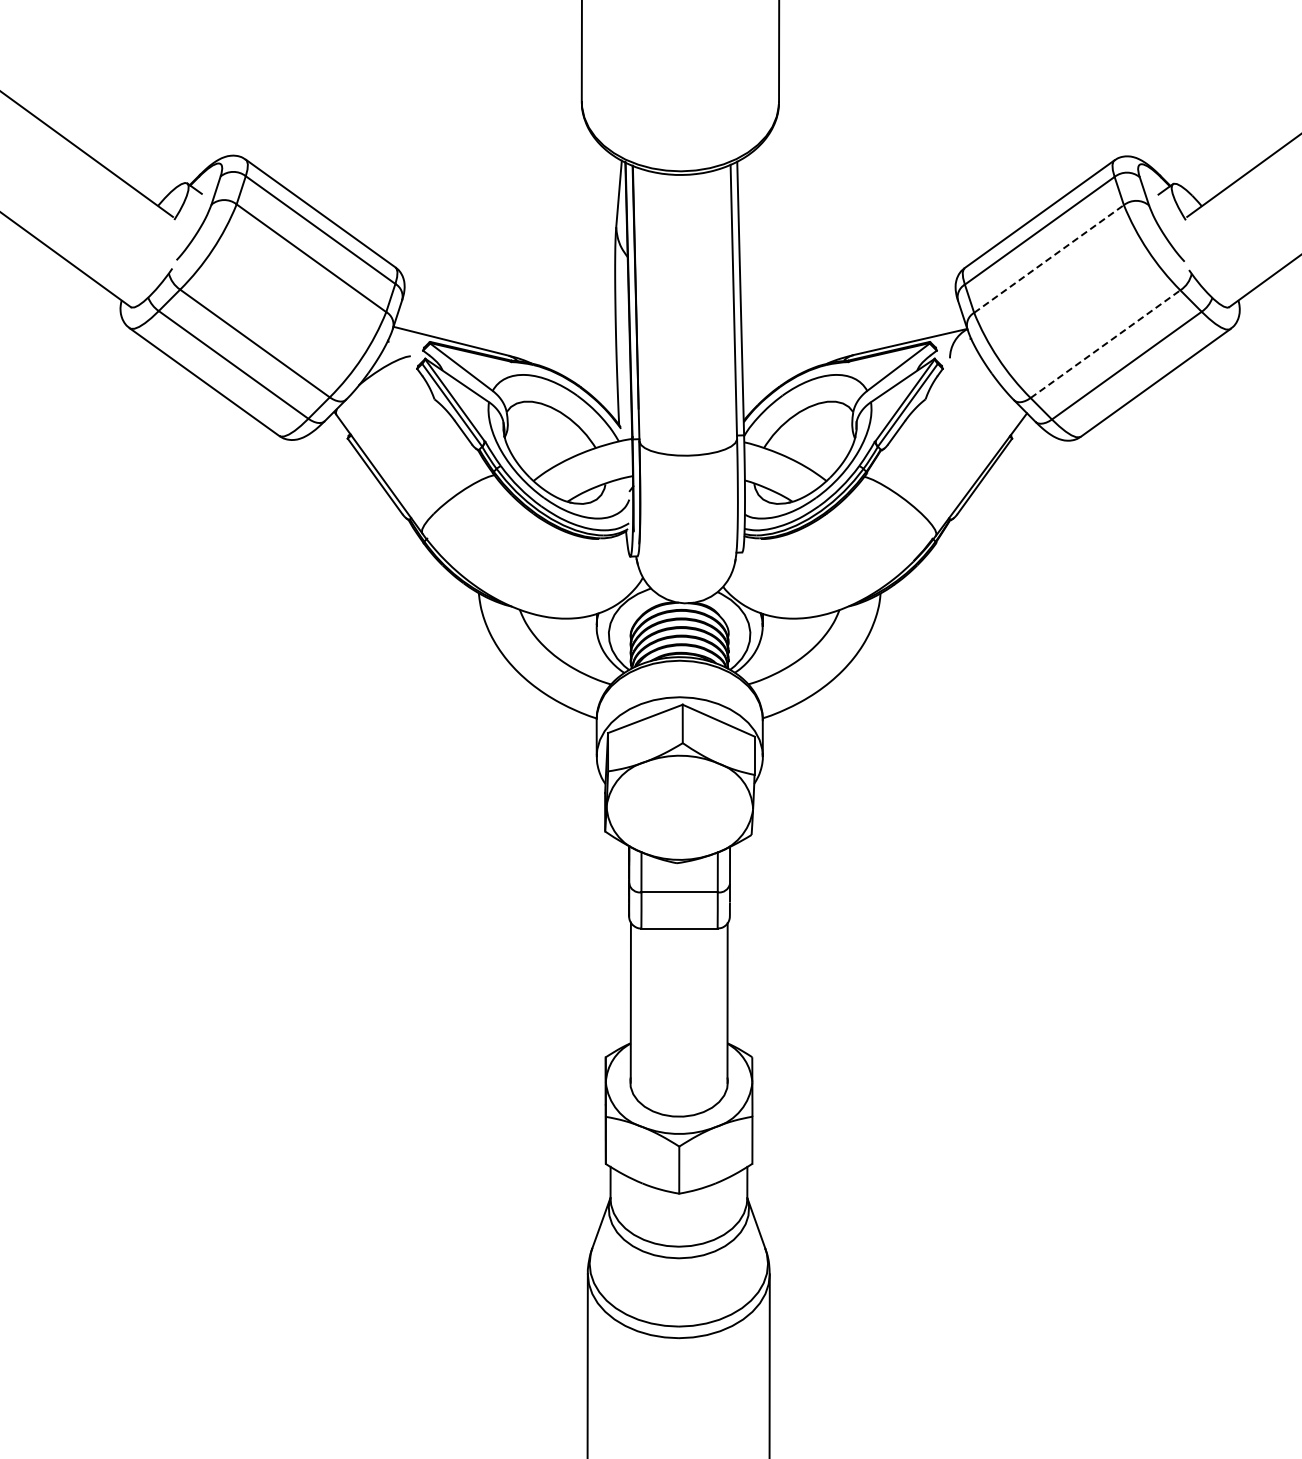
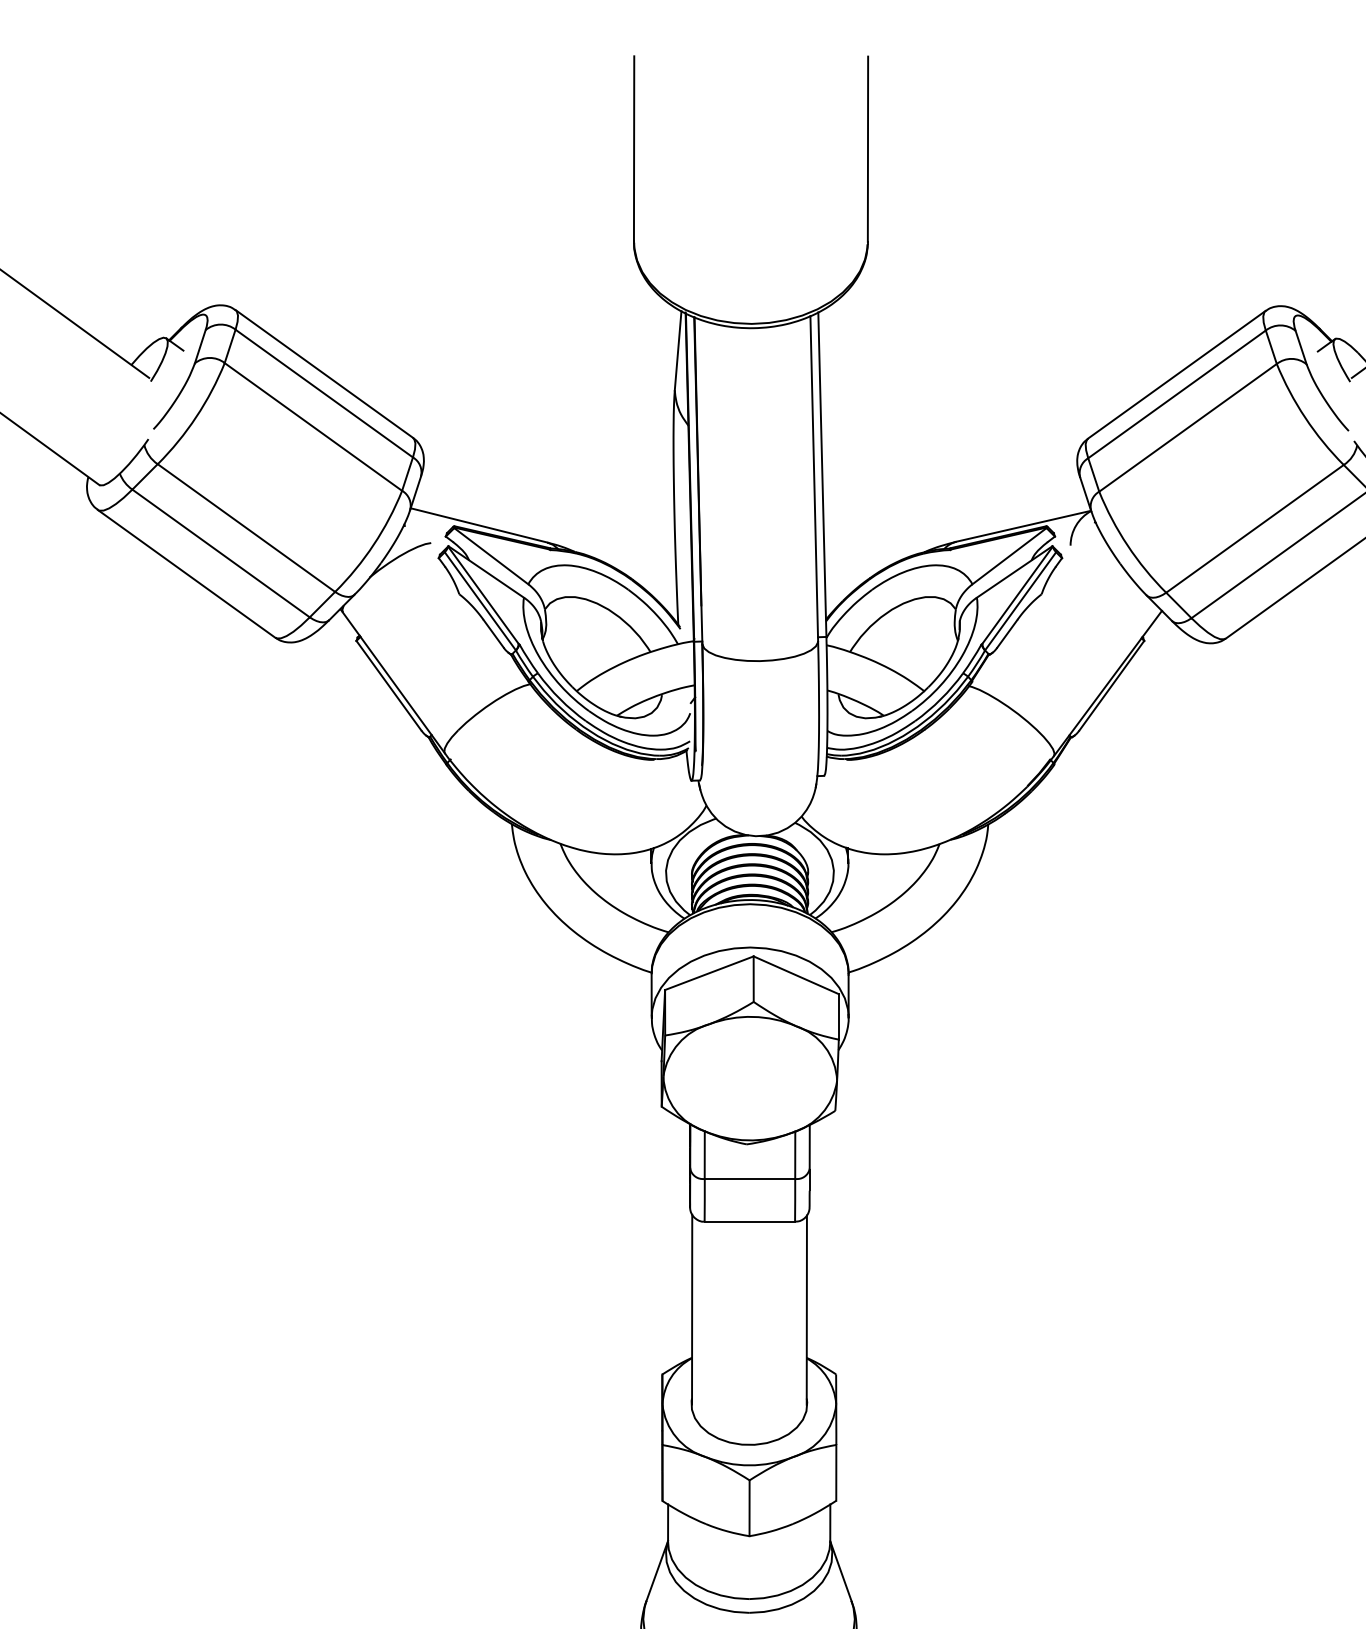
line: (1049, 258) -> (1188, 427), dashed -> solid
line: (1105, 343) -> (1254, 528), dashed -> solid

